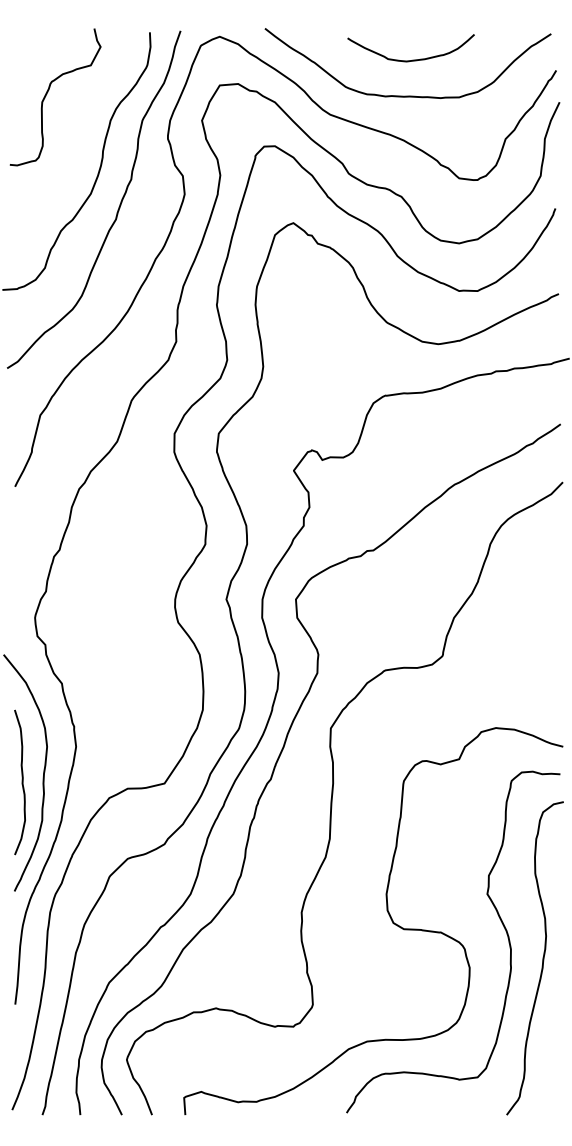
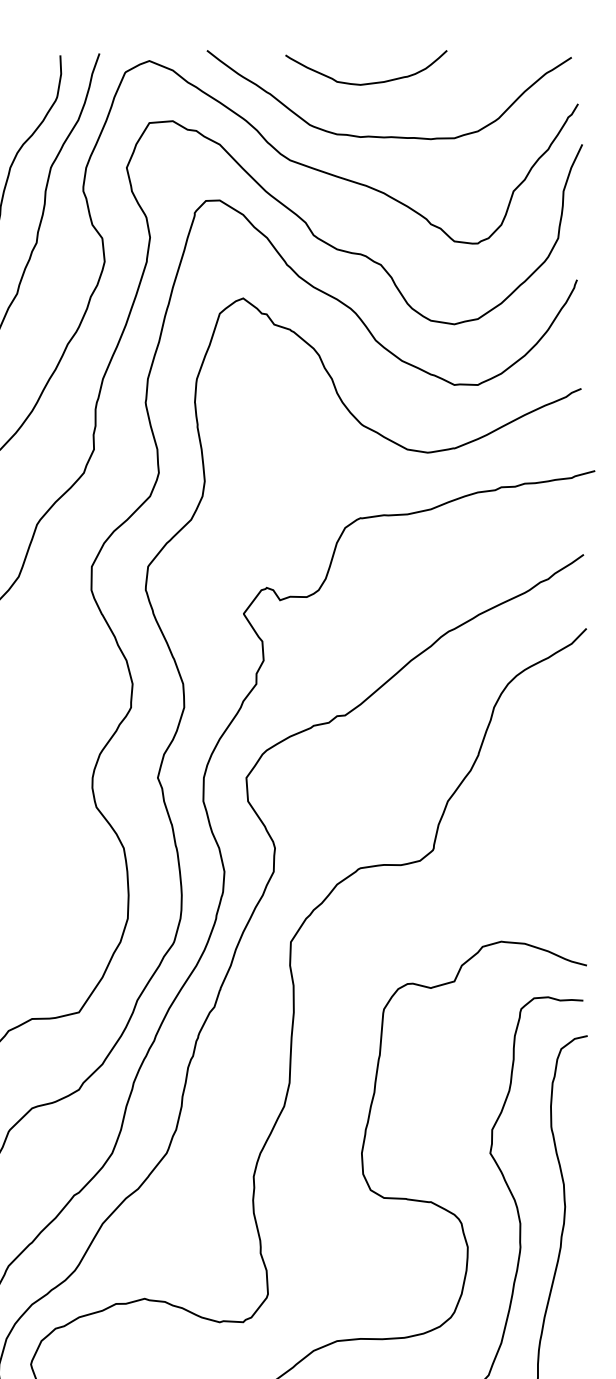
curve: (412, 59) -> (368, 82), moved

